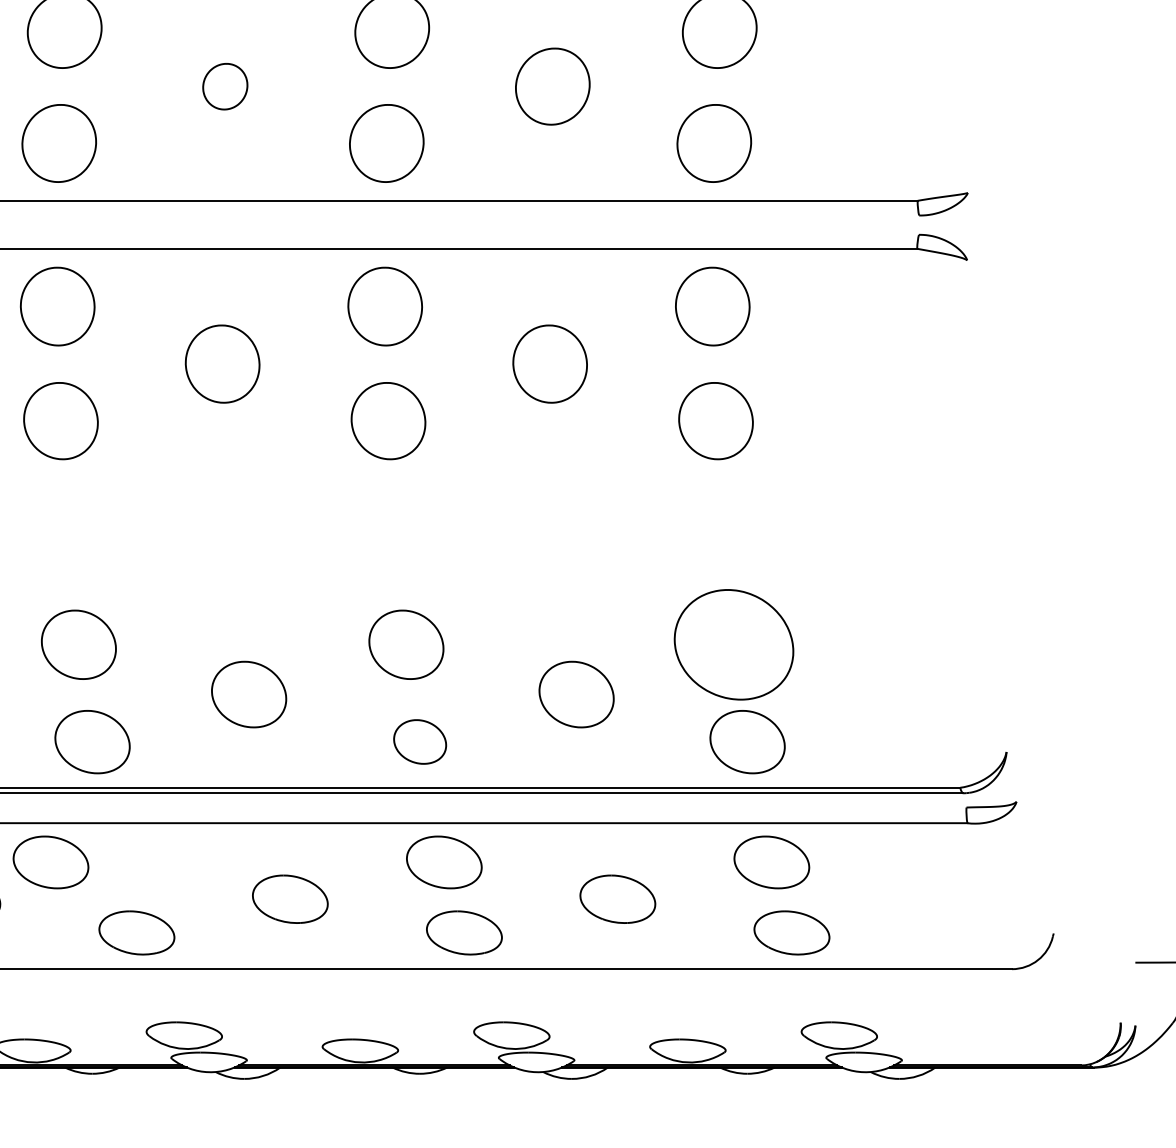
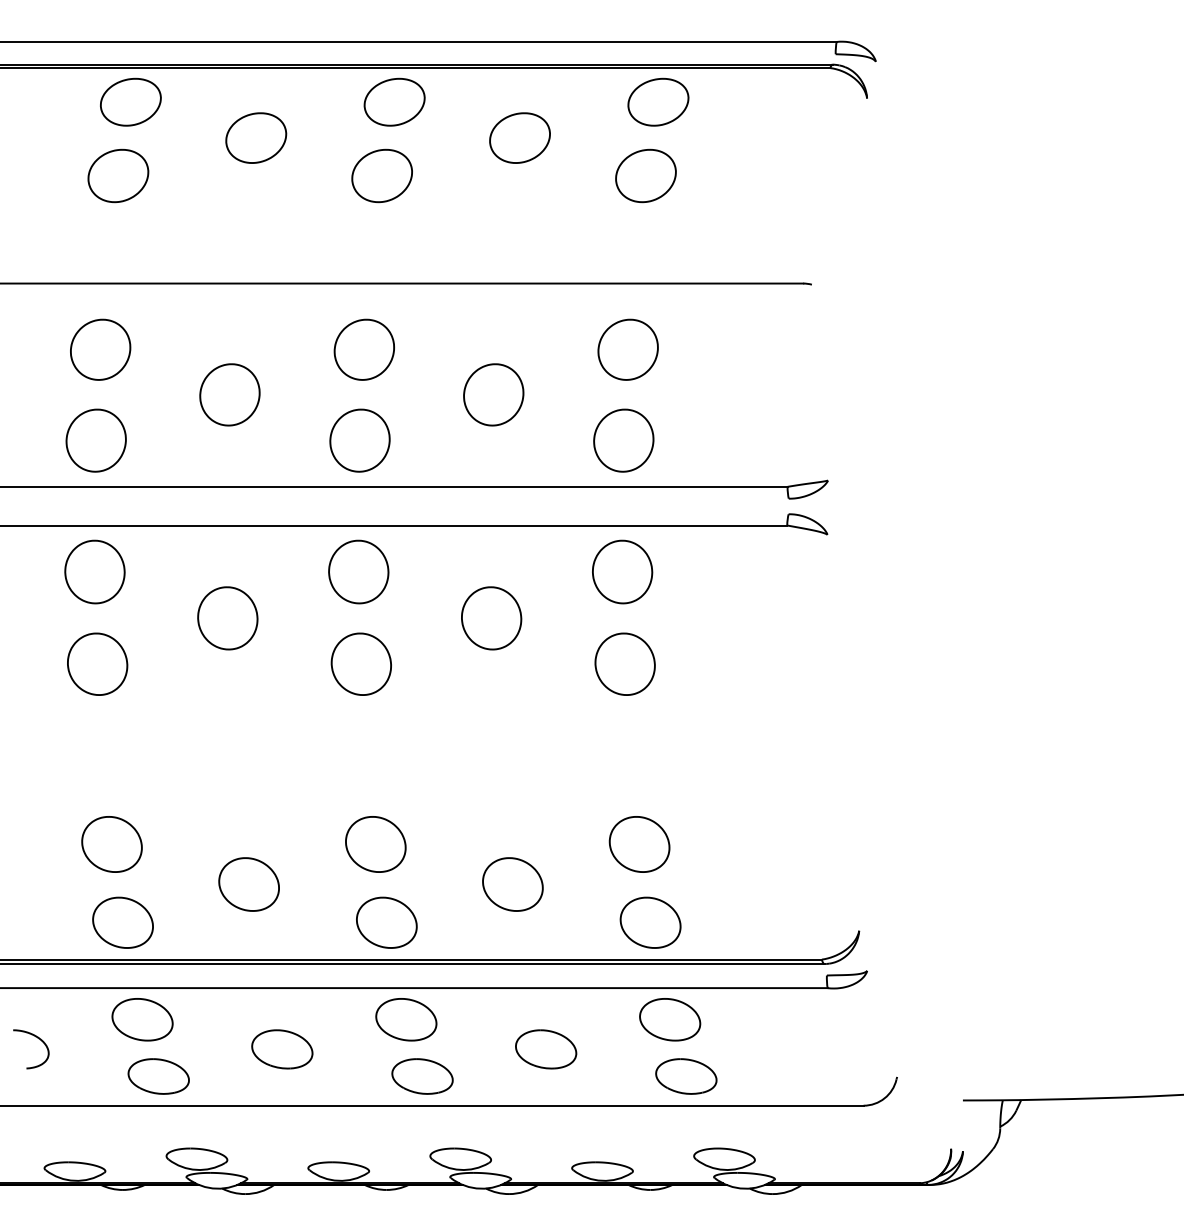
part: (224, 86) -> (229, 394), size x1.67
part: (733, 644) -> (639, 844), size x0.62
part: (419, 741) -> (386, 922), size x1.43
part: (50, 862) -> (142, 1019), moved

